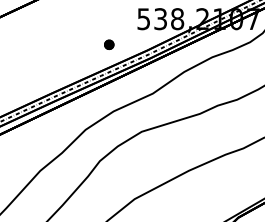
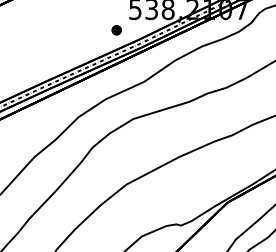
part: (109, 45) -> (116, 30), moved

